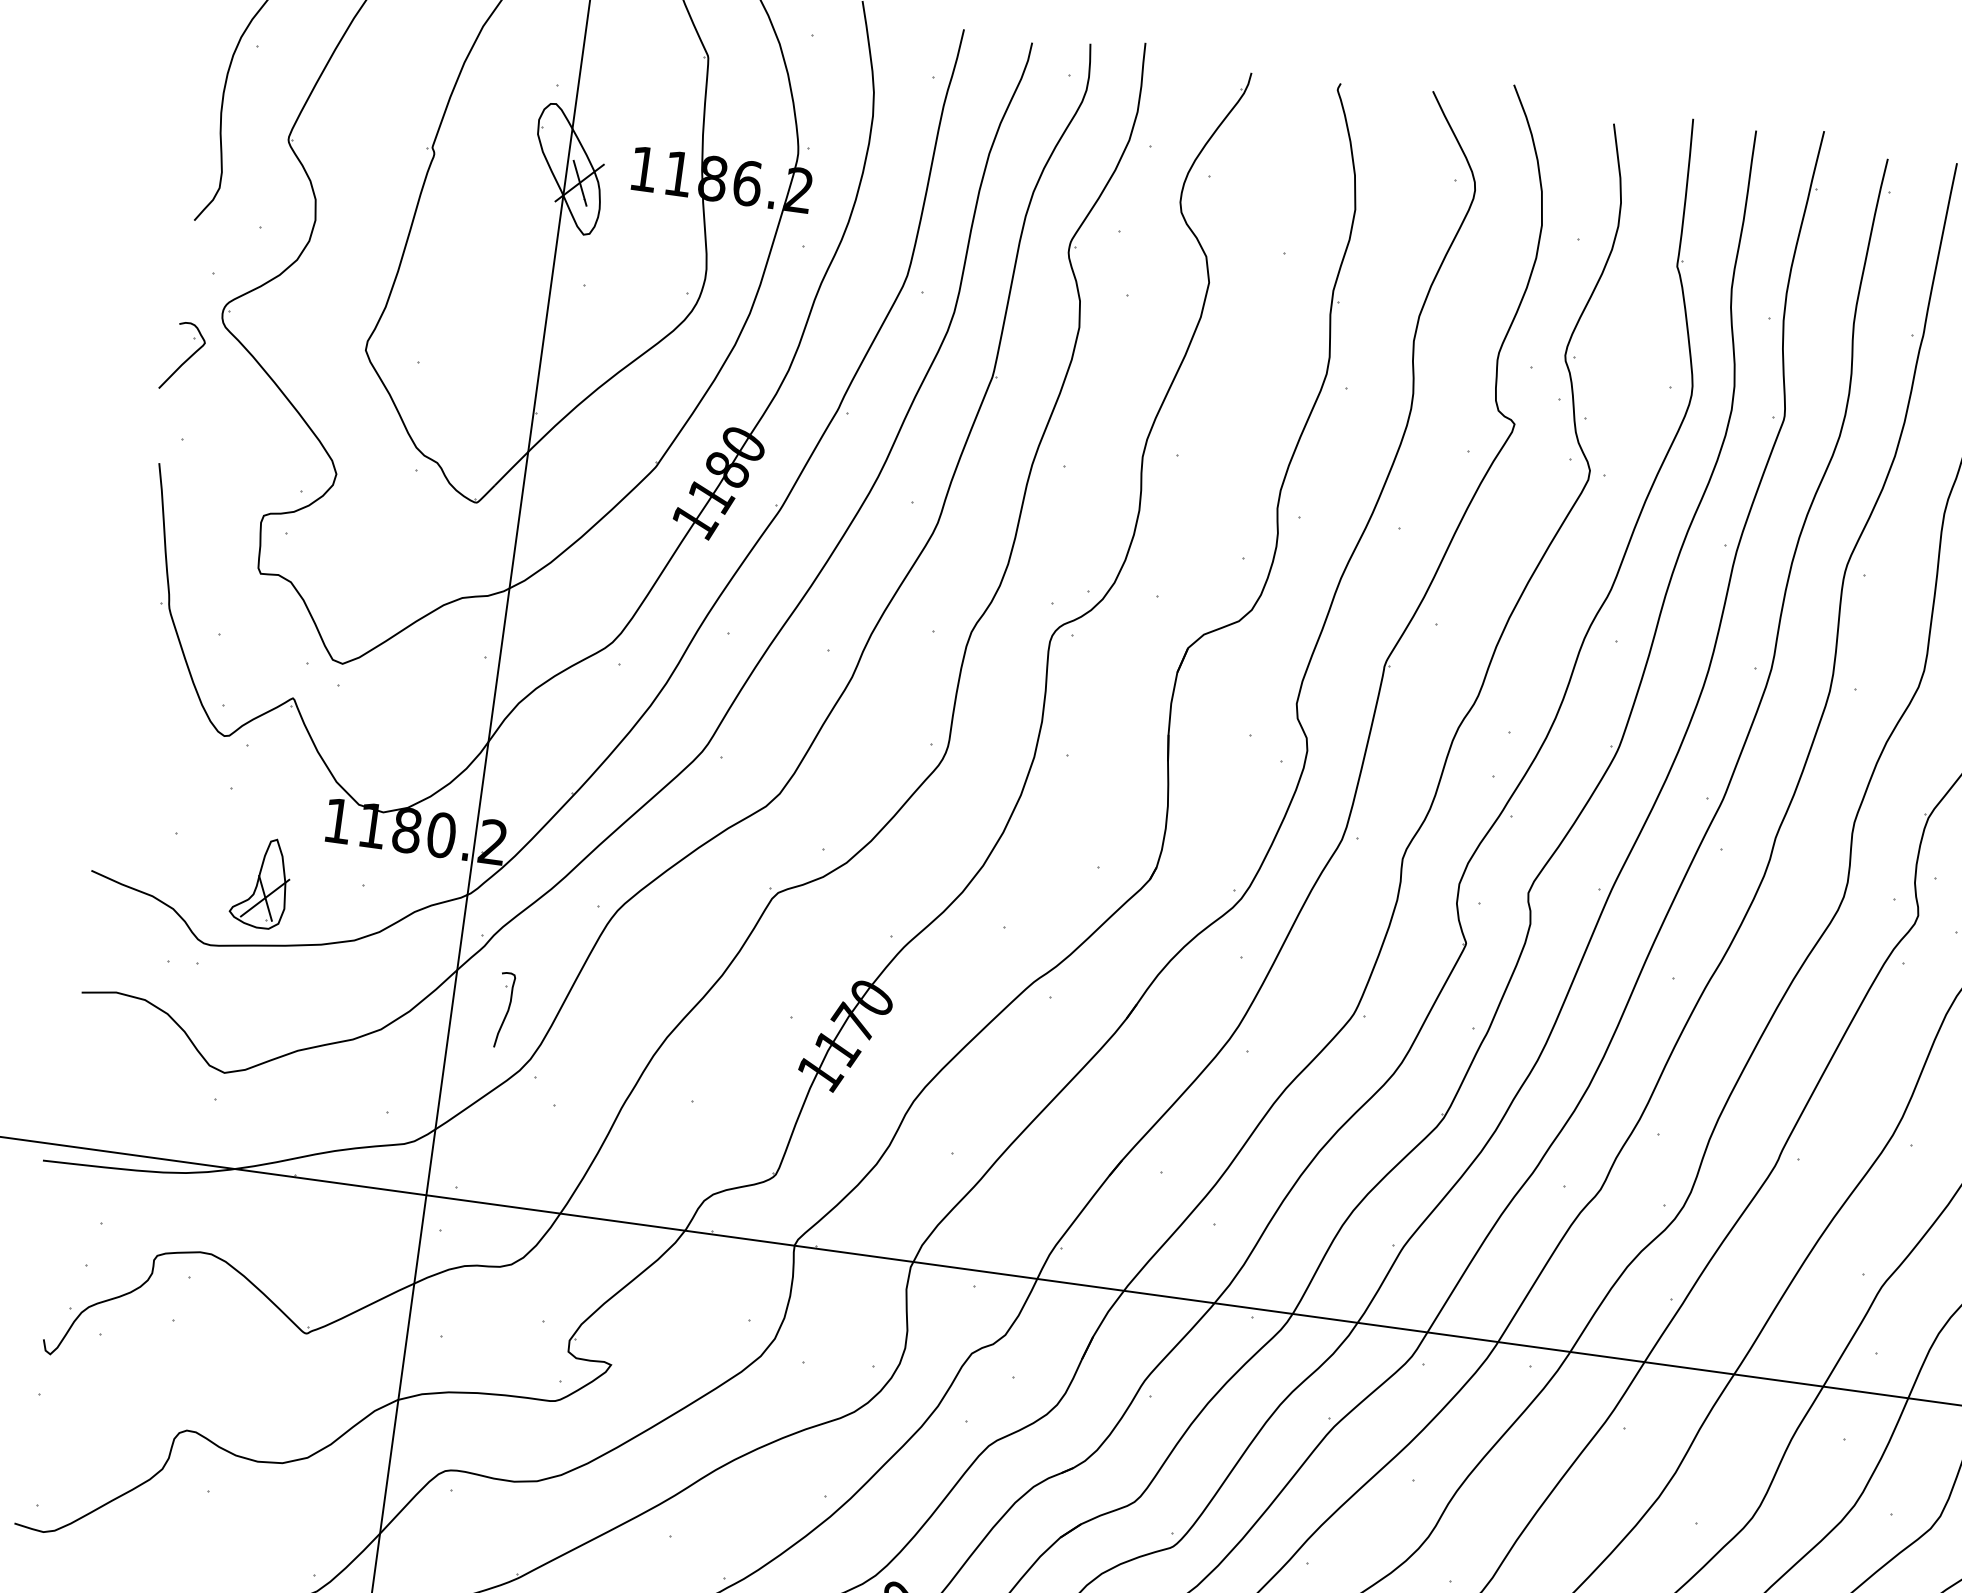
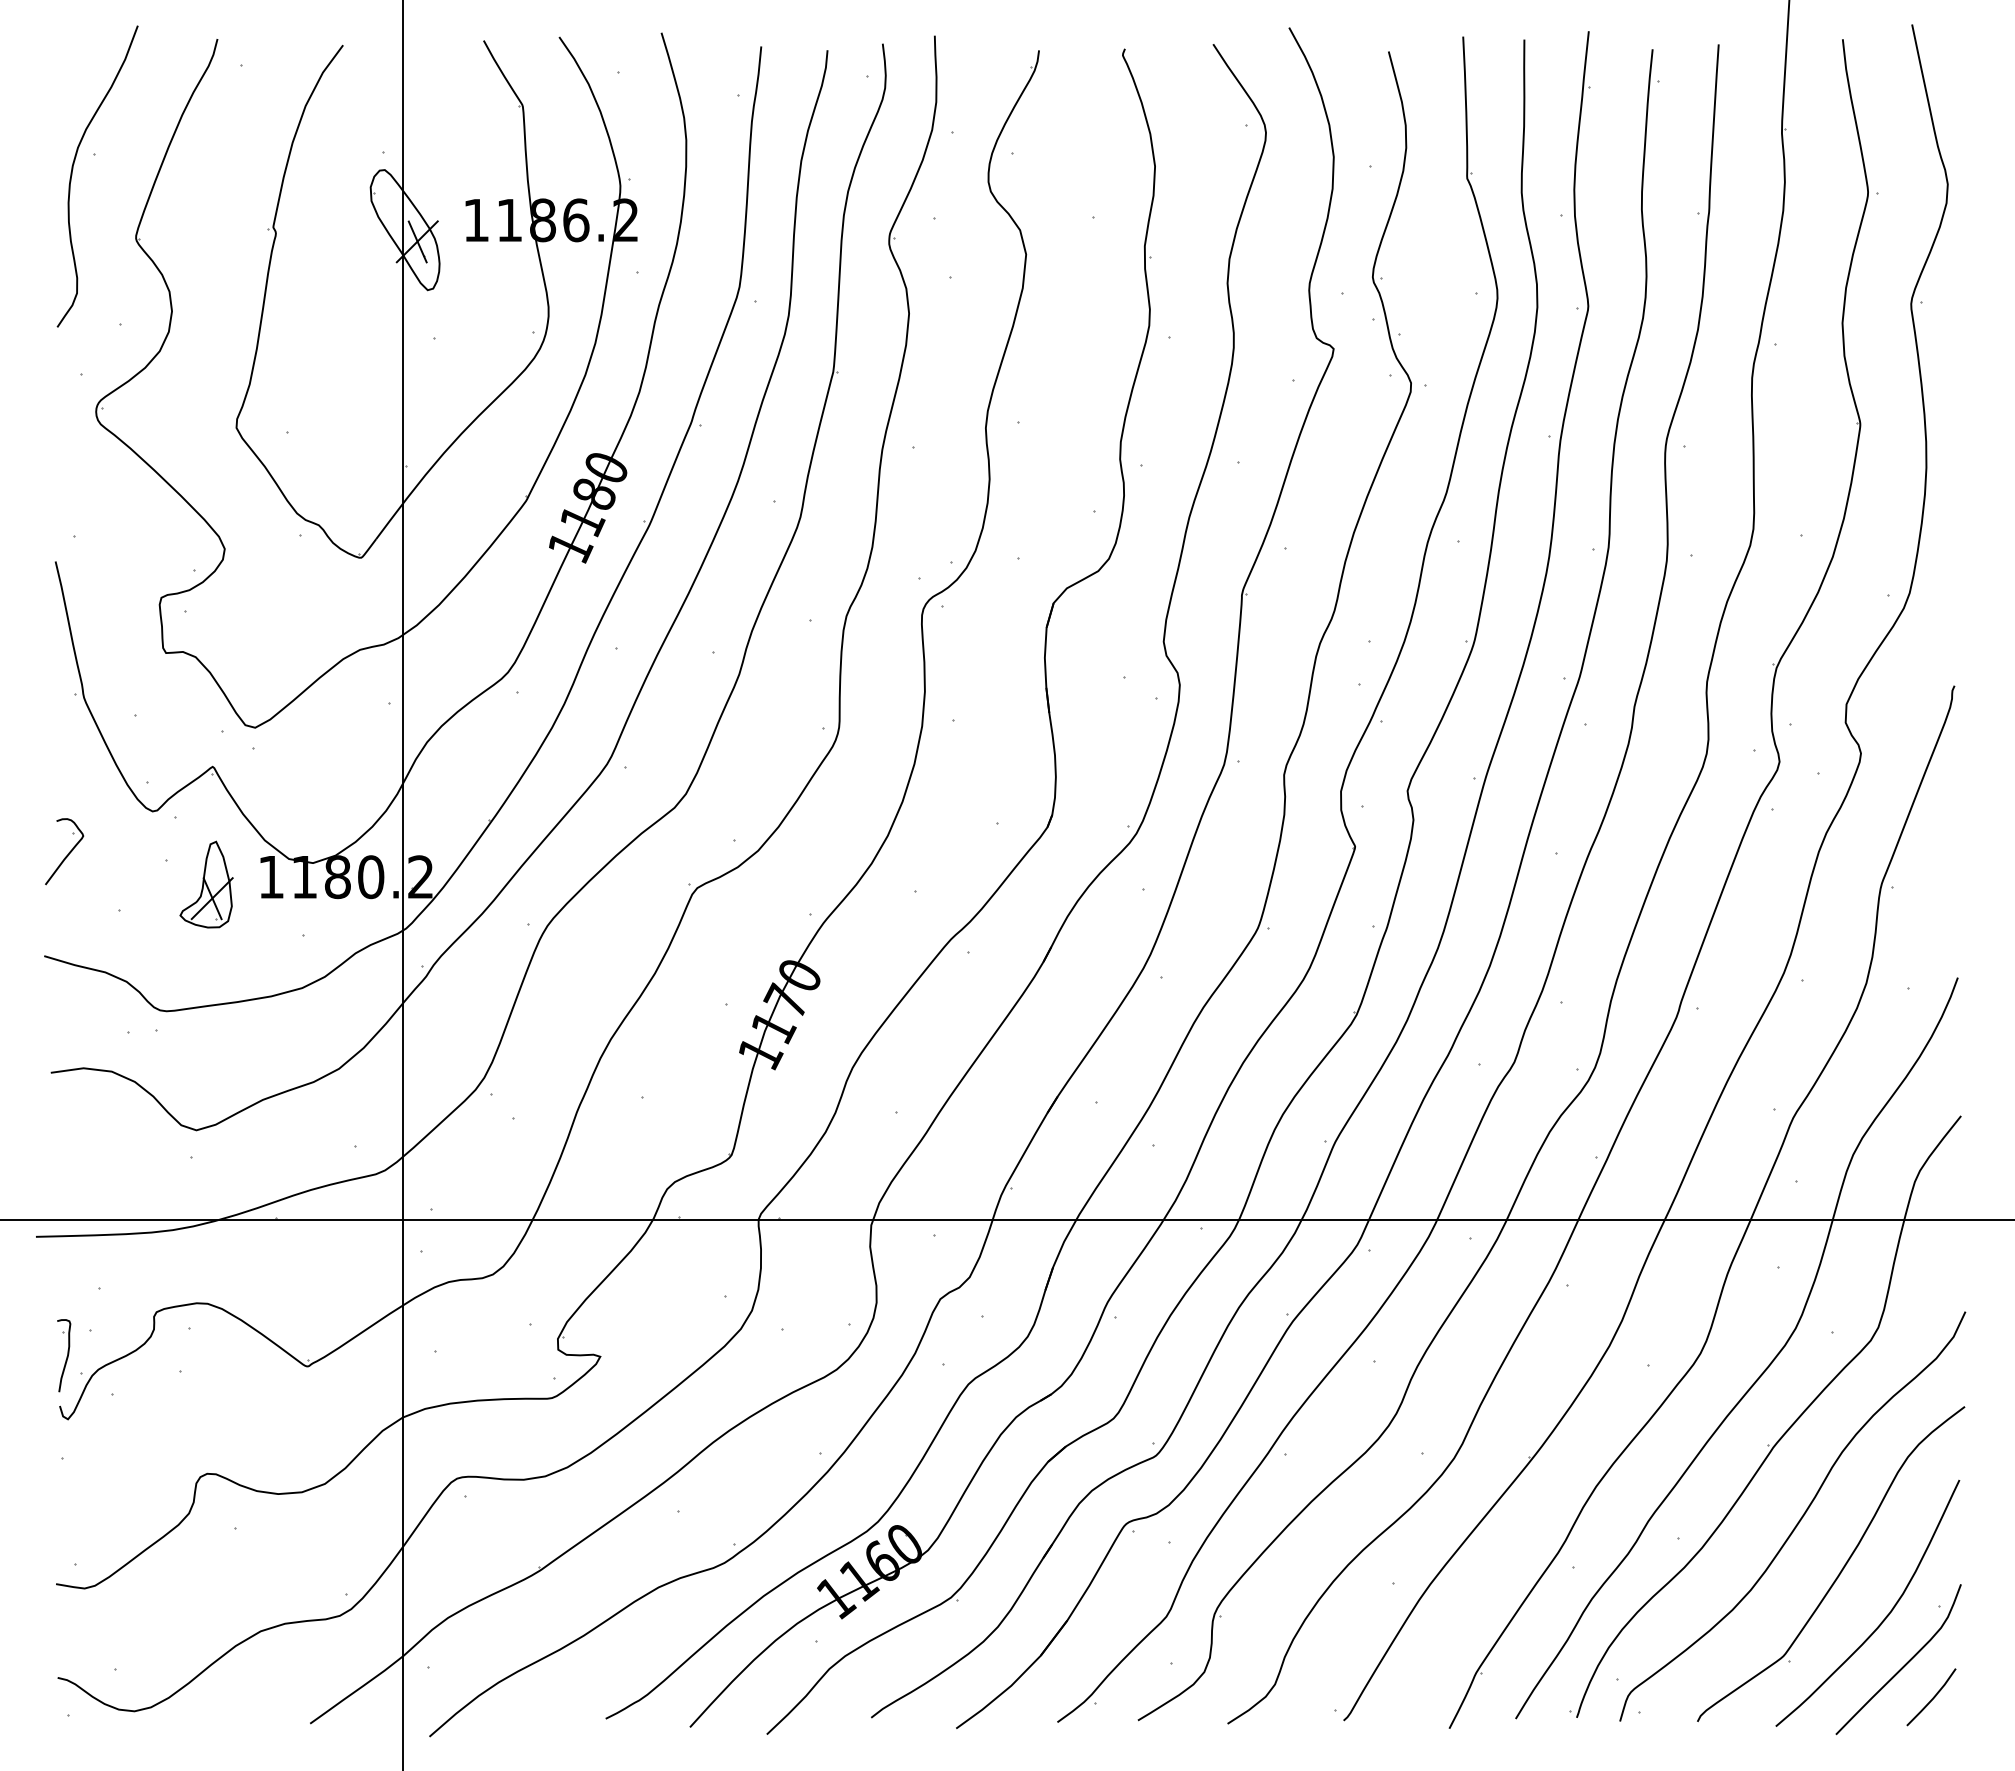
part: (183, 356) -> (64, 851), moved
part: (261, 882) -> (206, 884), moved
part: (504, 1010) -> (64, 1355), moved

